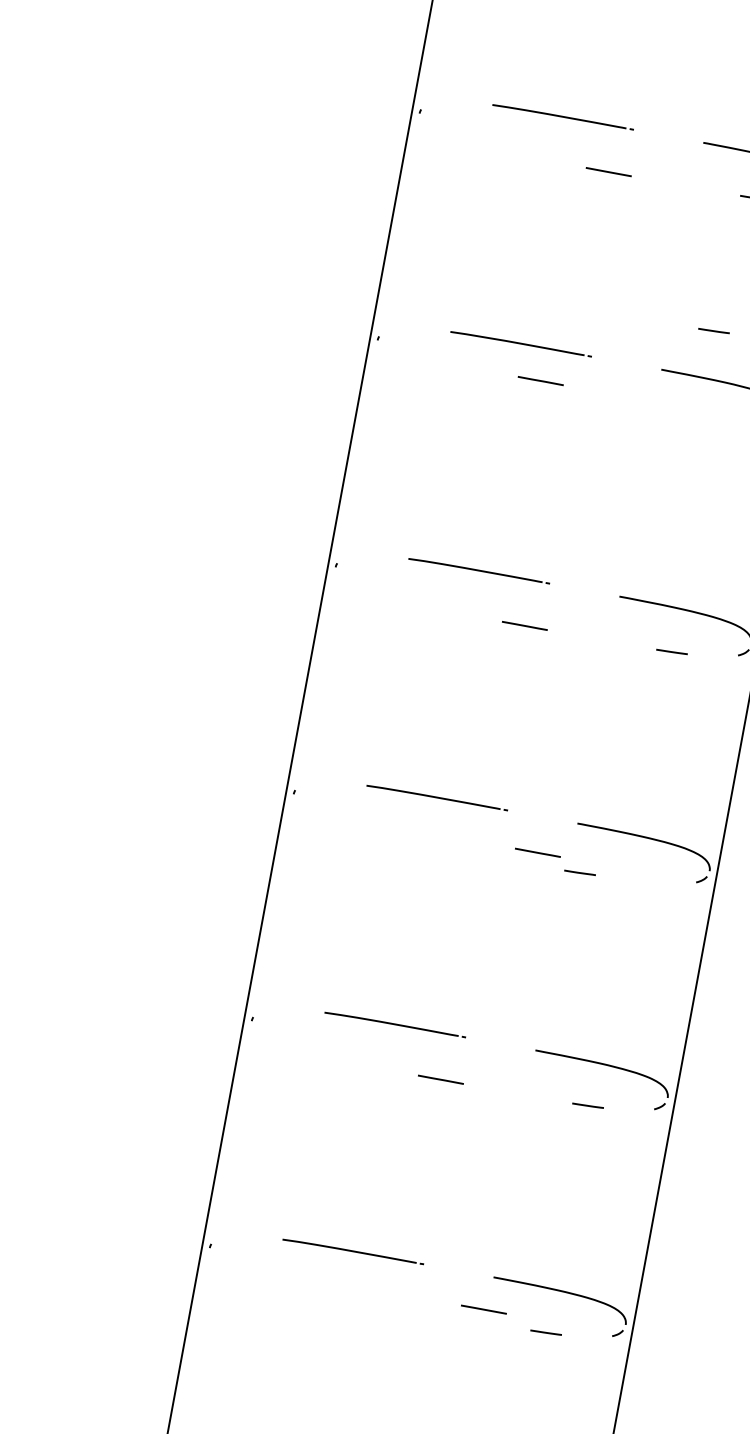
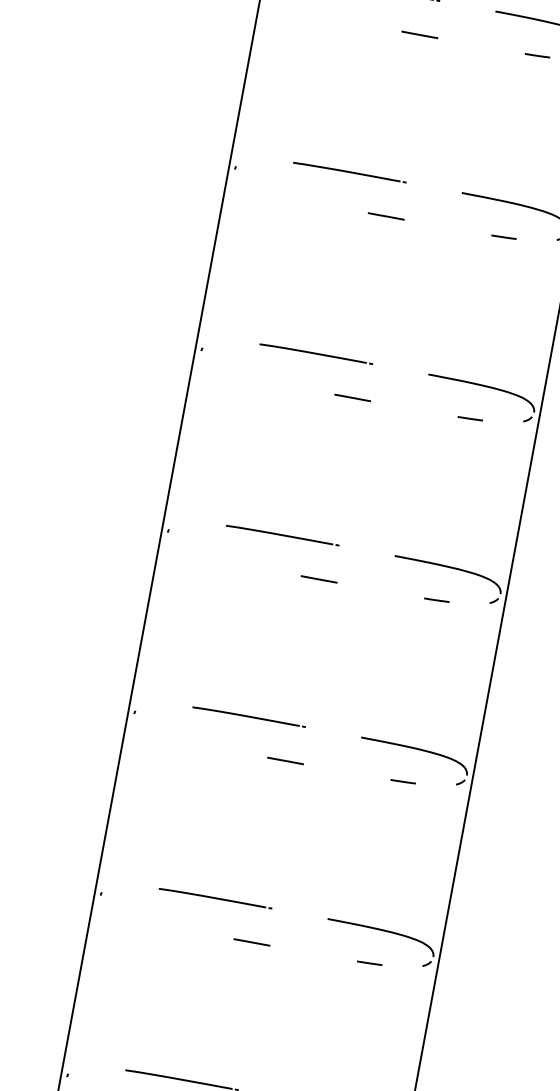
line: (713, 331) -> (503, 237), moved
line: (540, 381) -> (386, 216), moved
line: (537, 852) -> (318, 579), moved
line: (579, 872) -> (436, 599), moved
line: (483, 1309) -> (251, 942), moved

